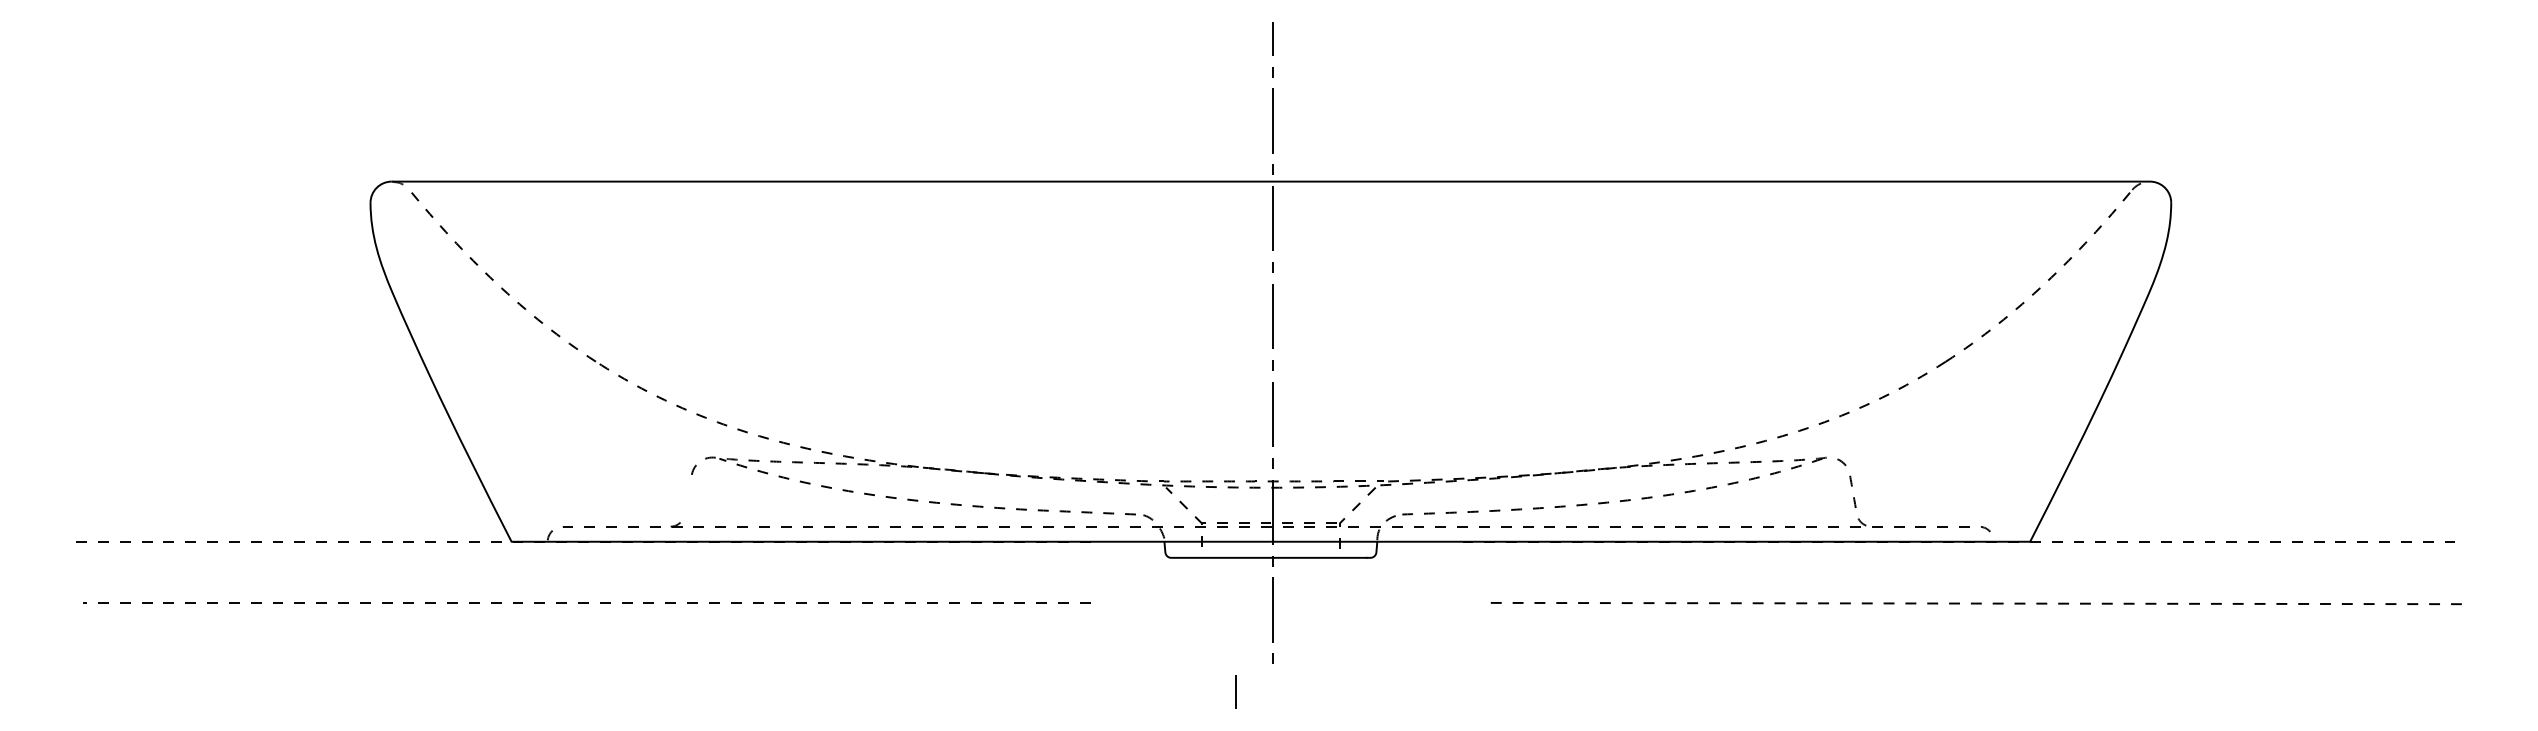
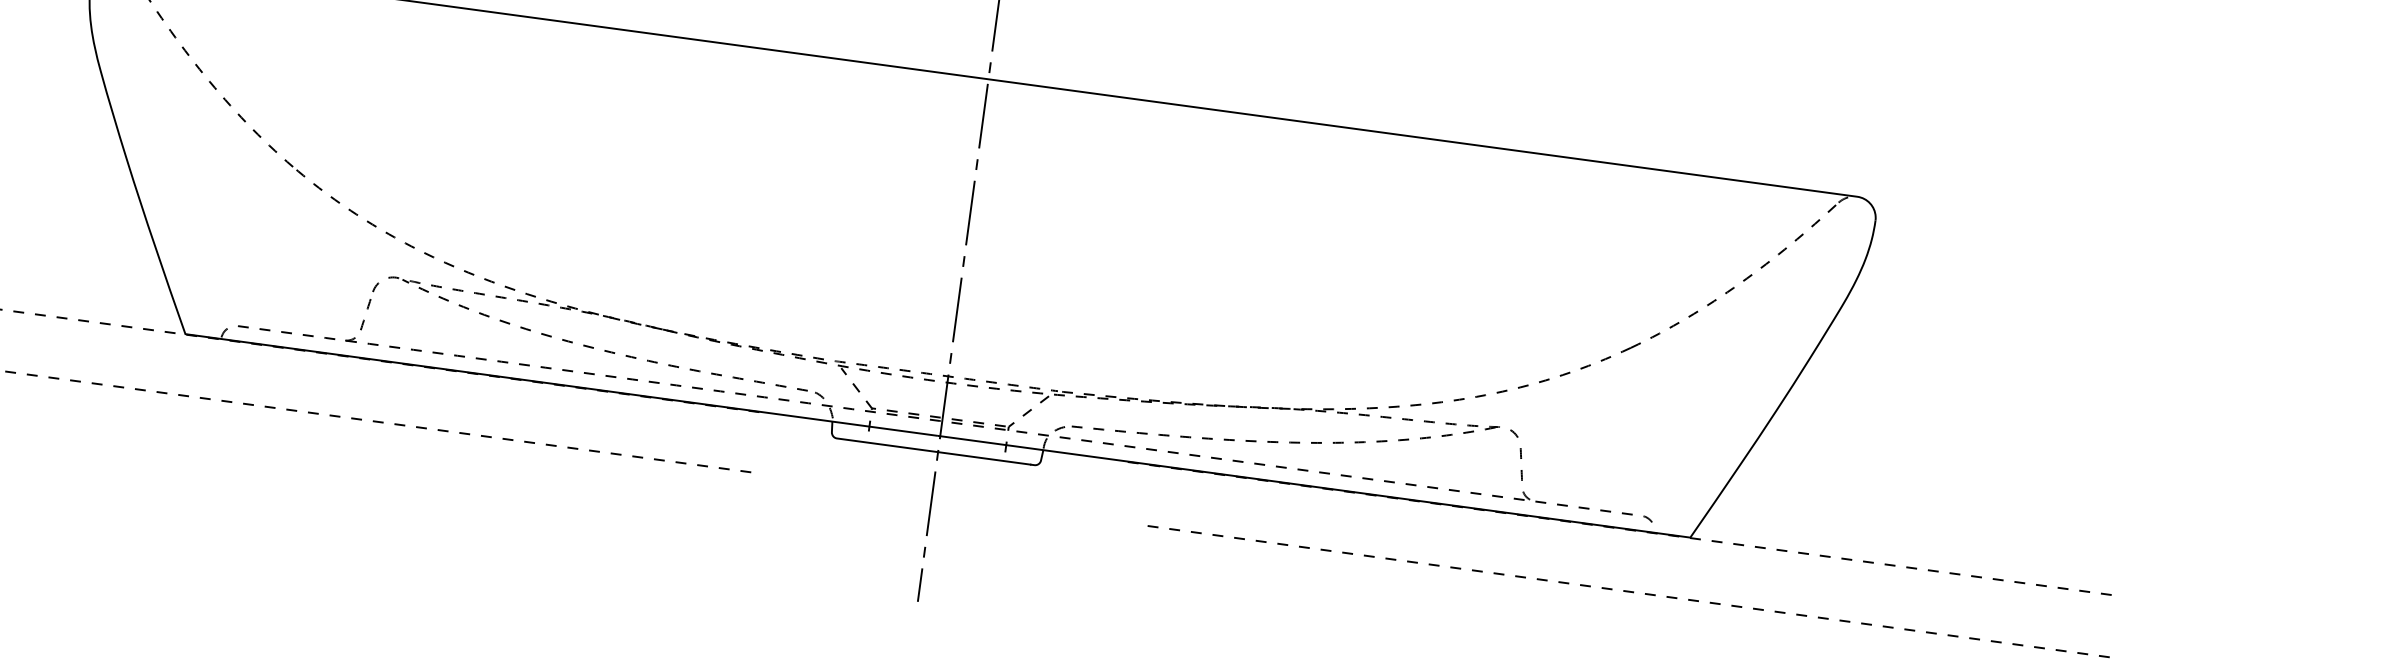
part: (687, 498) -> (365, 314), added
line: (1235, 691) -> (919, 584), moved

